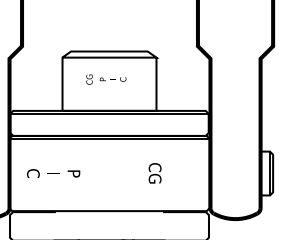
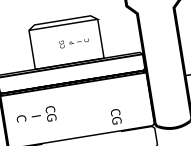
text: (106, 79) -> (74, 42), moved
text: (73, 173) -> (50, 113), P -> CG
text: (154, 173) -> (115, 116), moved

